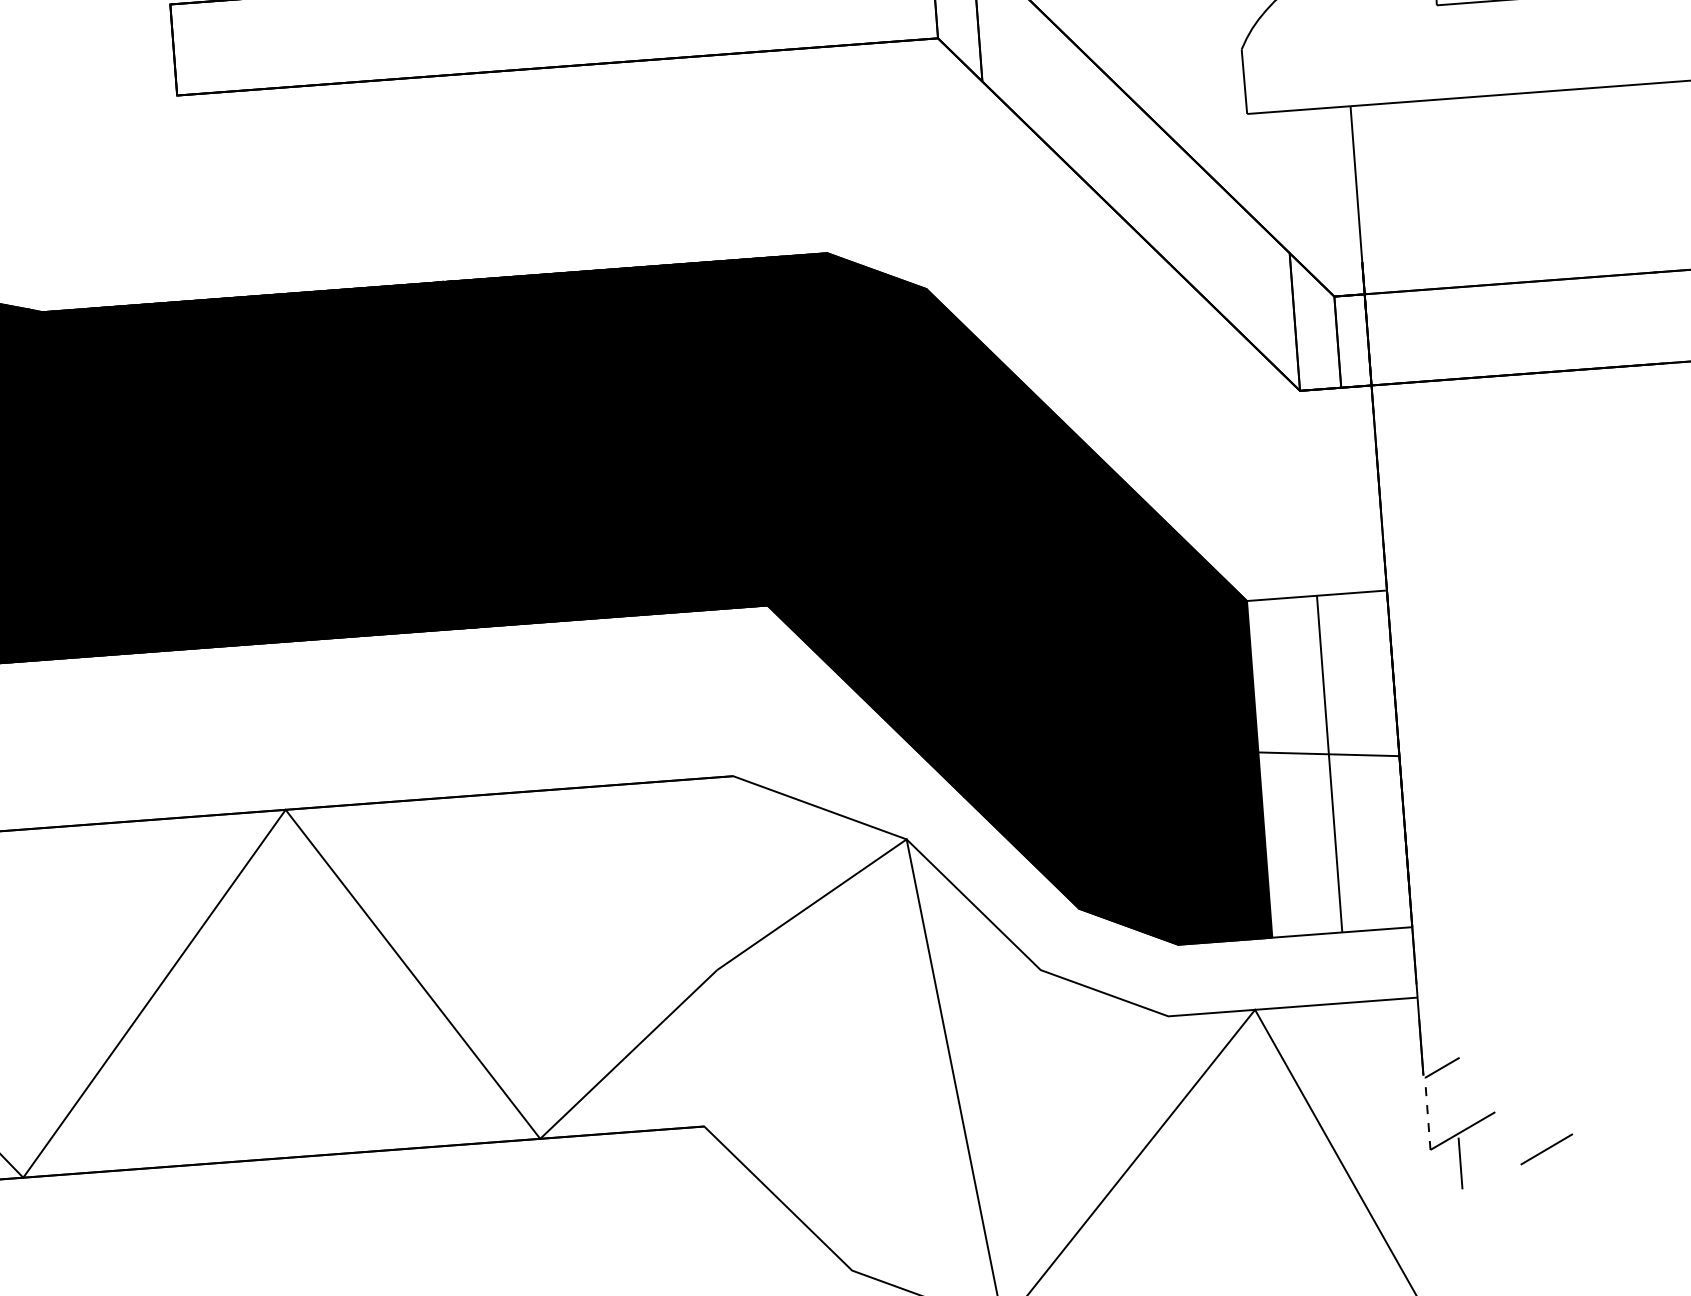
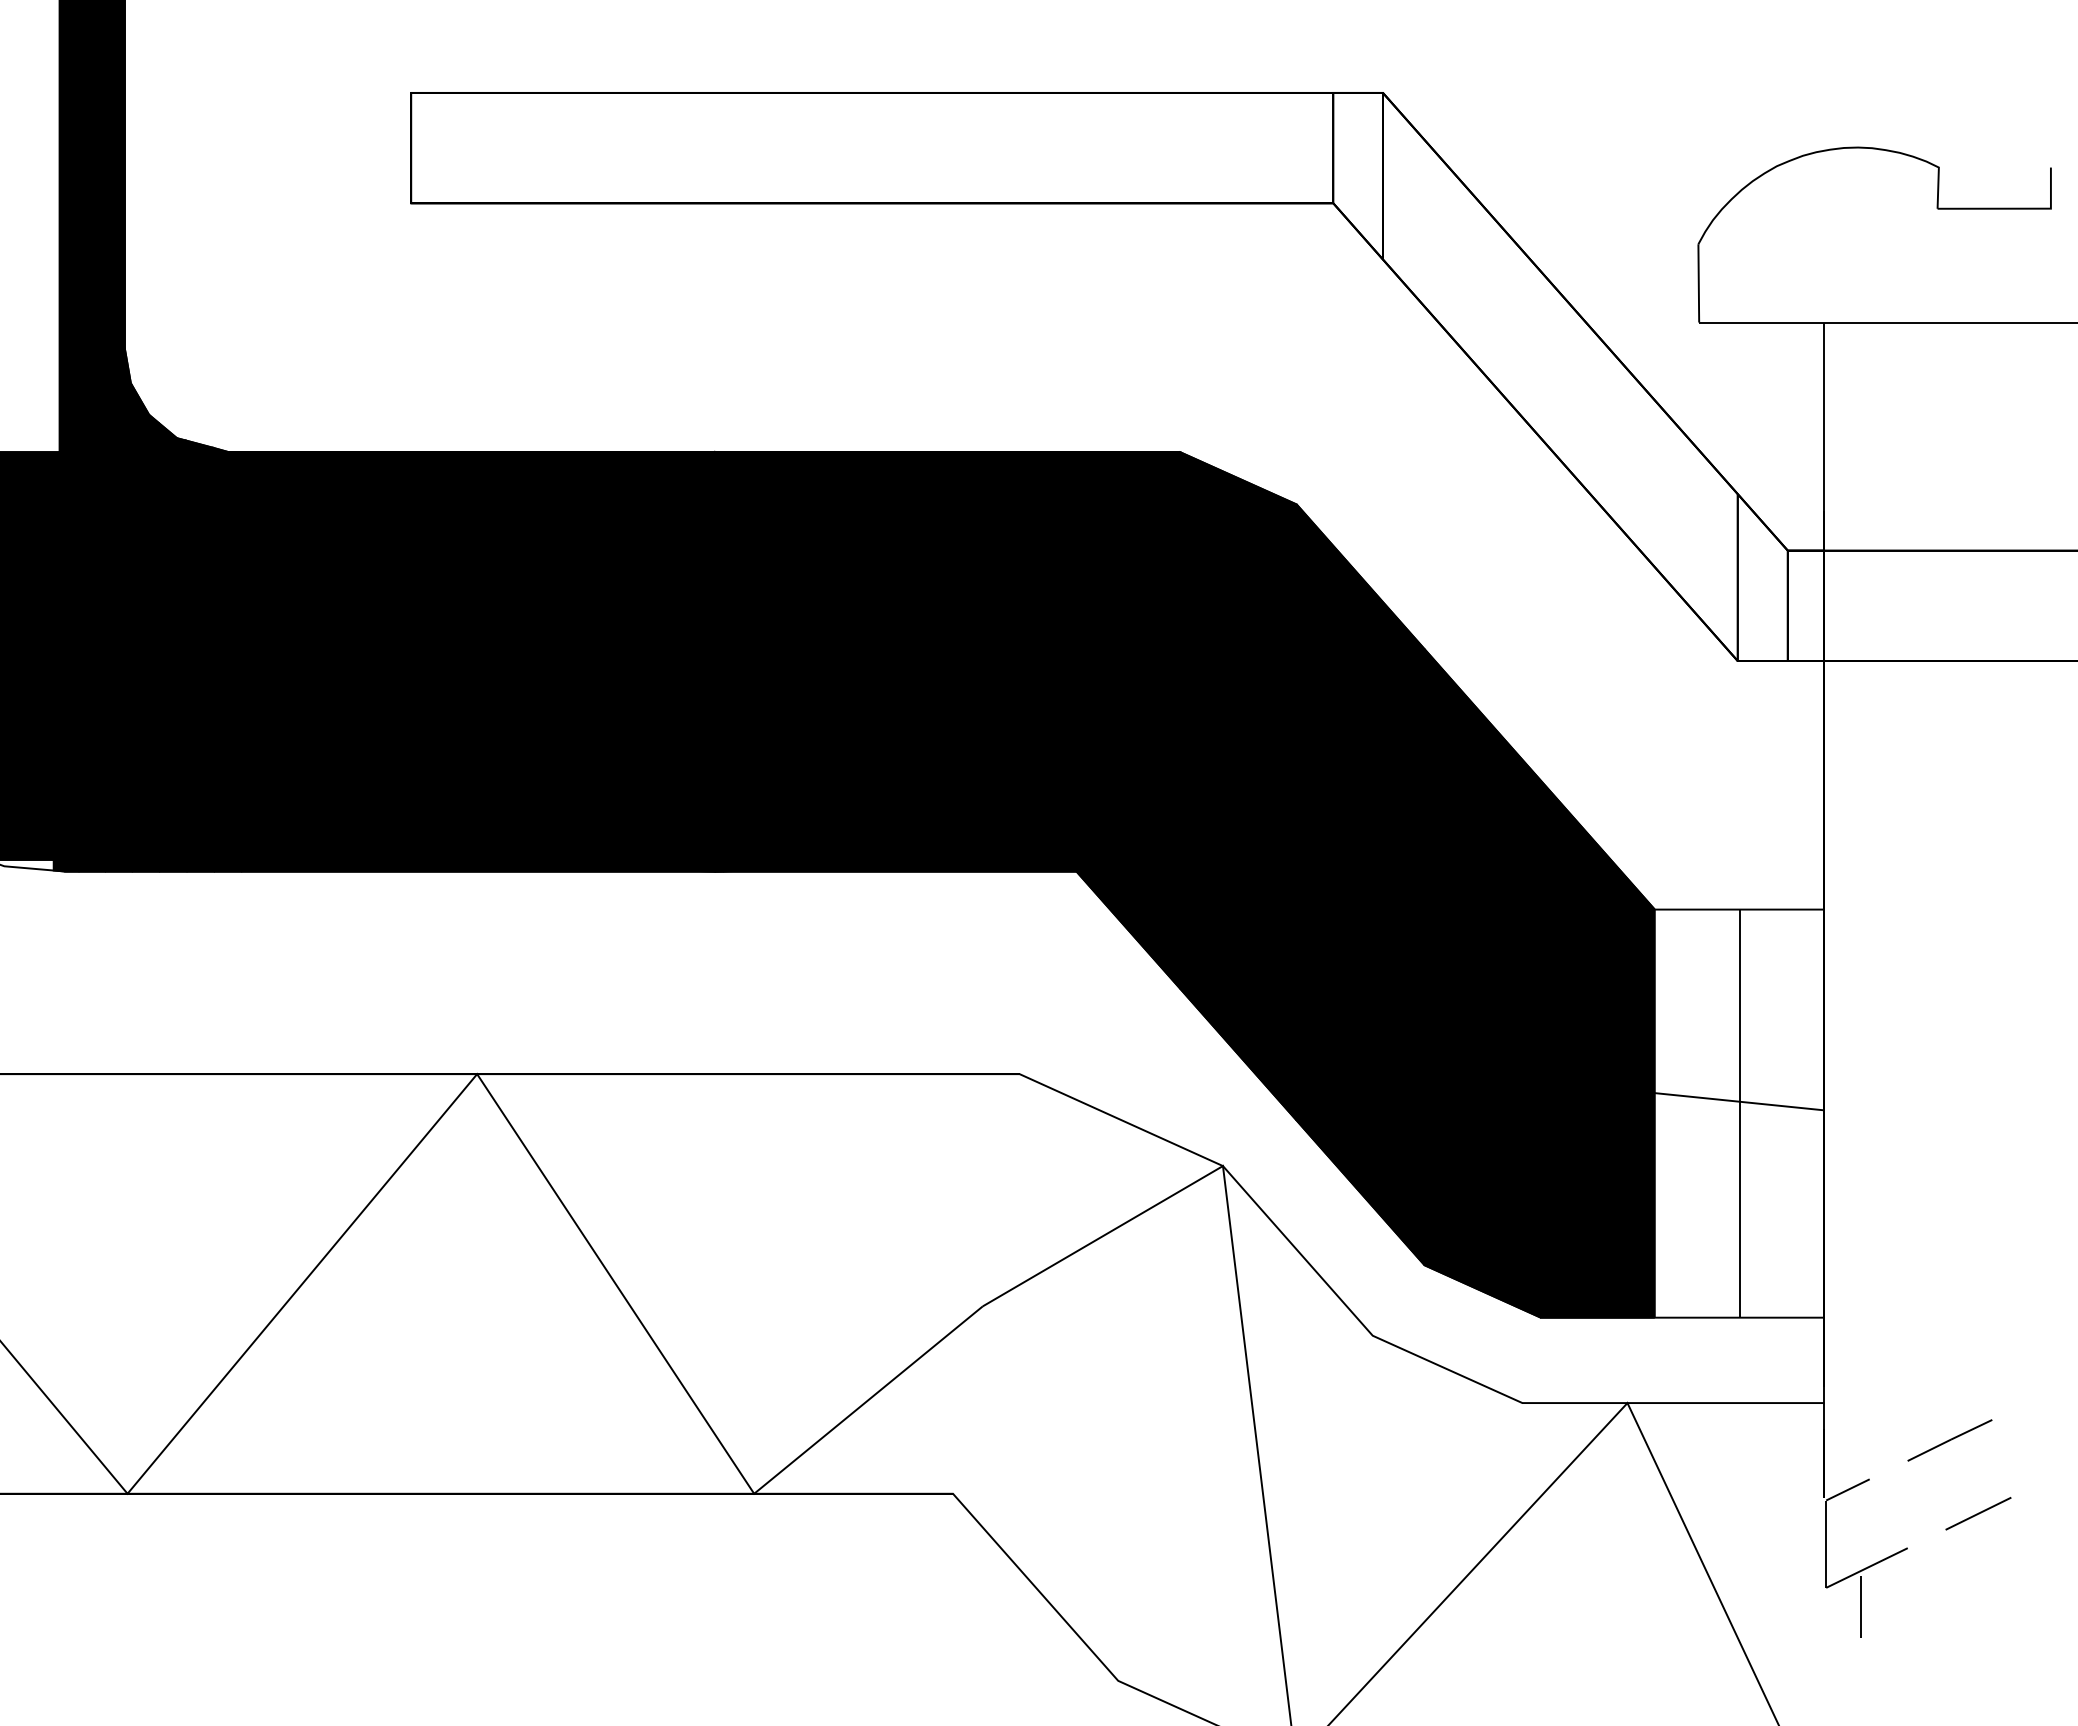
line: (1523, 1020) -> (1949, 1440), added
line: (1428, 1114) -> (1826, 1544), dashed -> solid
line: (1546, 1149) -> (1978, 1513), moved

